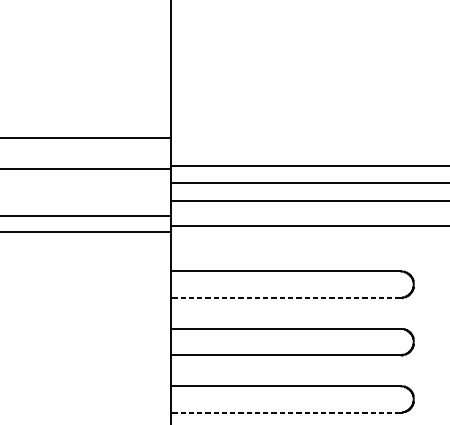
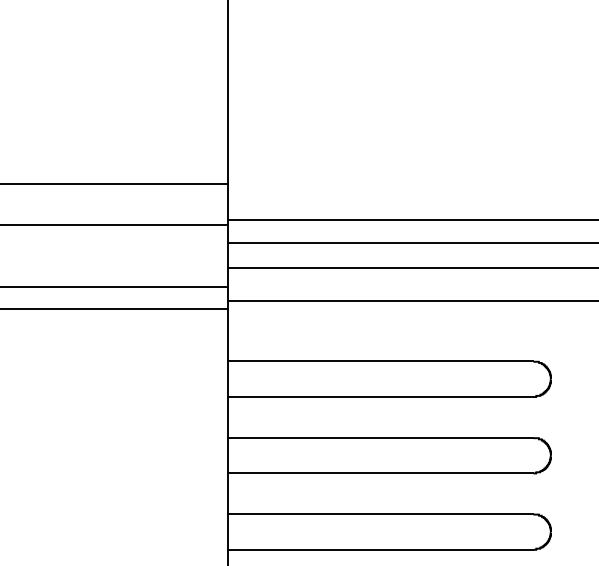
line: (285, 297) -> (380, 396), dashed -> solid
line: (285, 412) -> (380, 549), dashed -> solid

